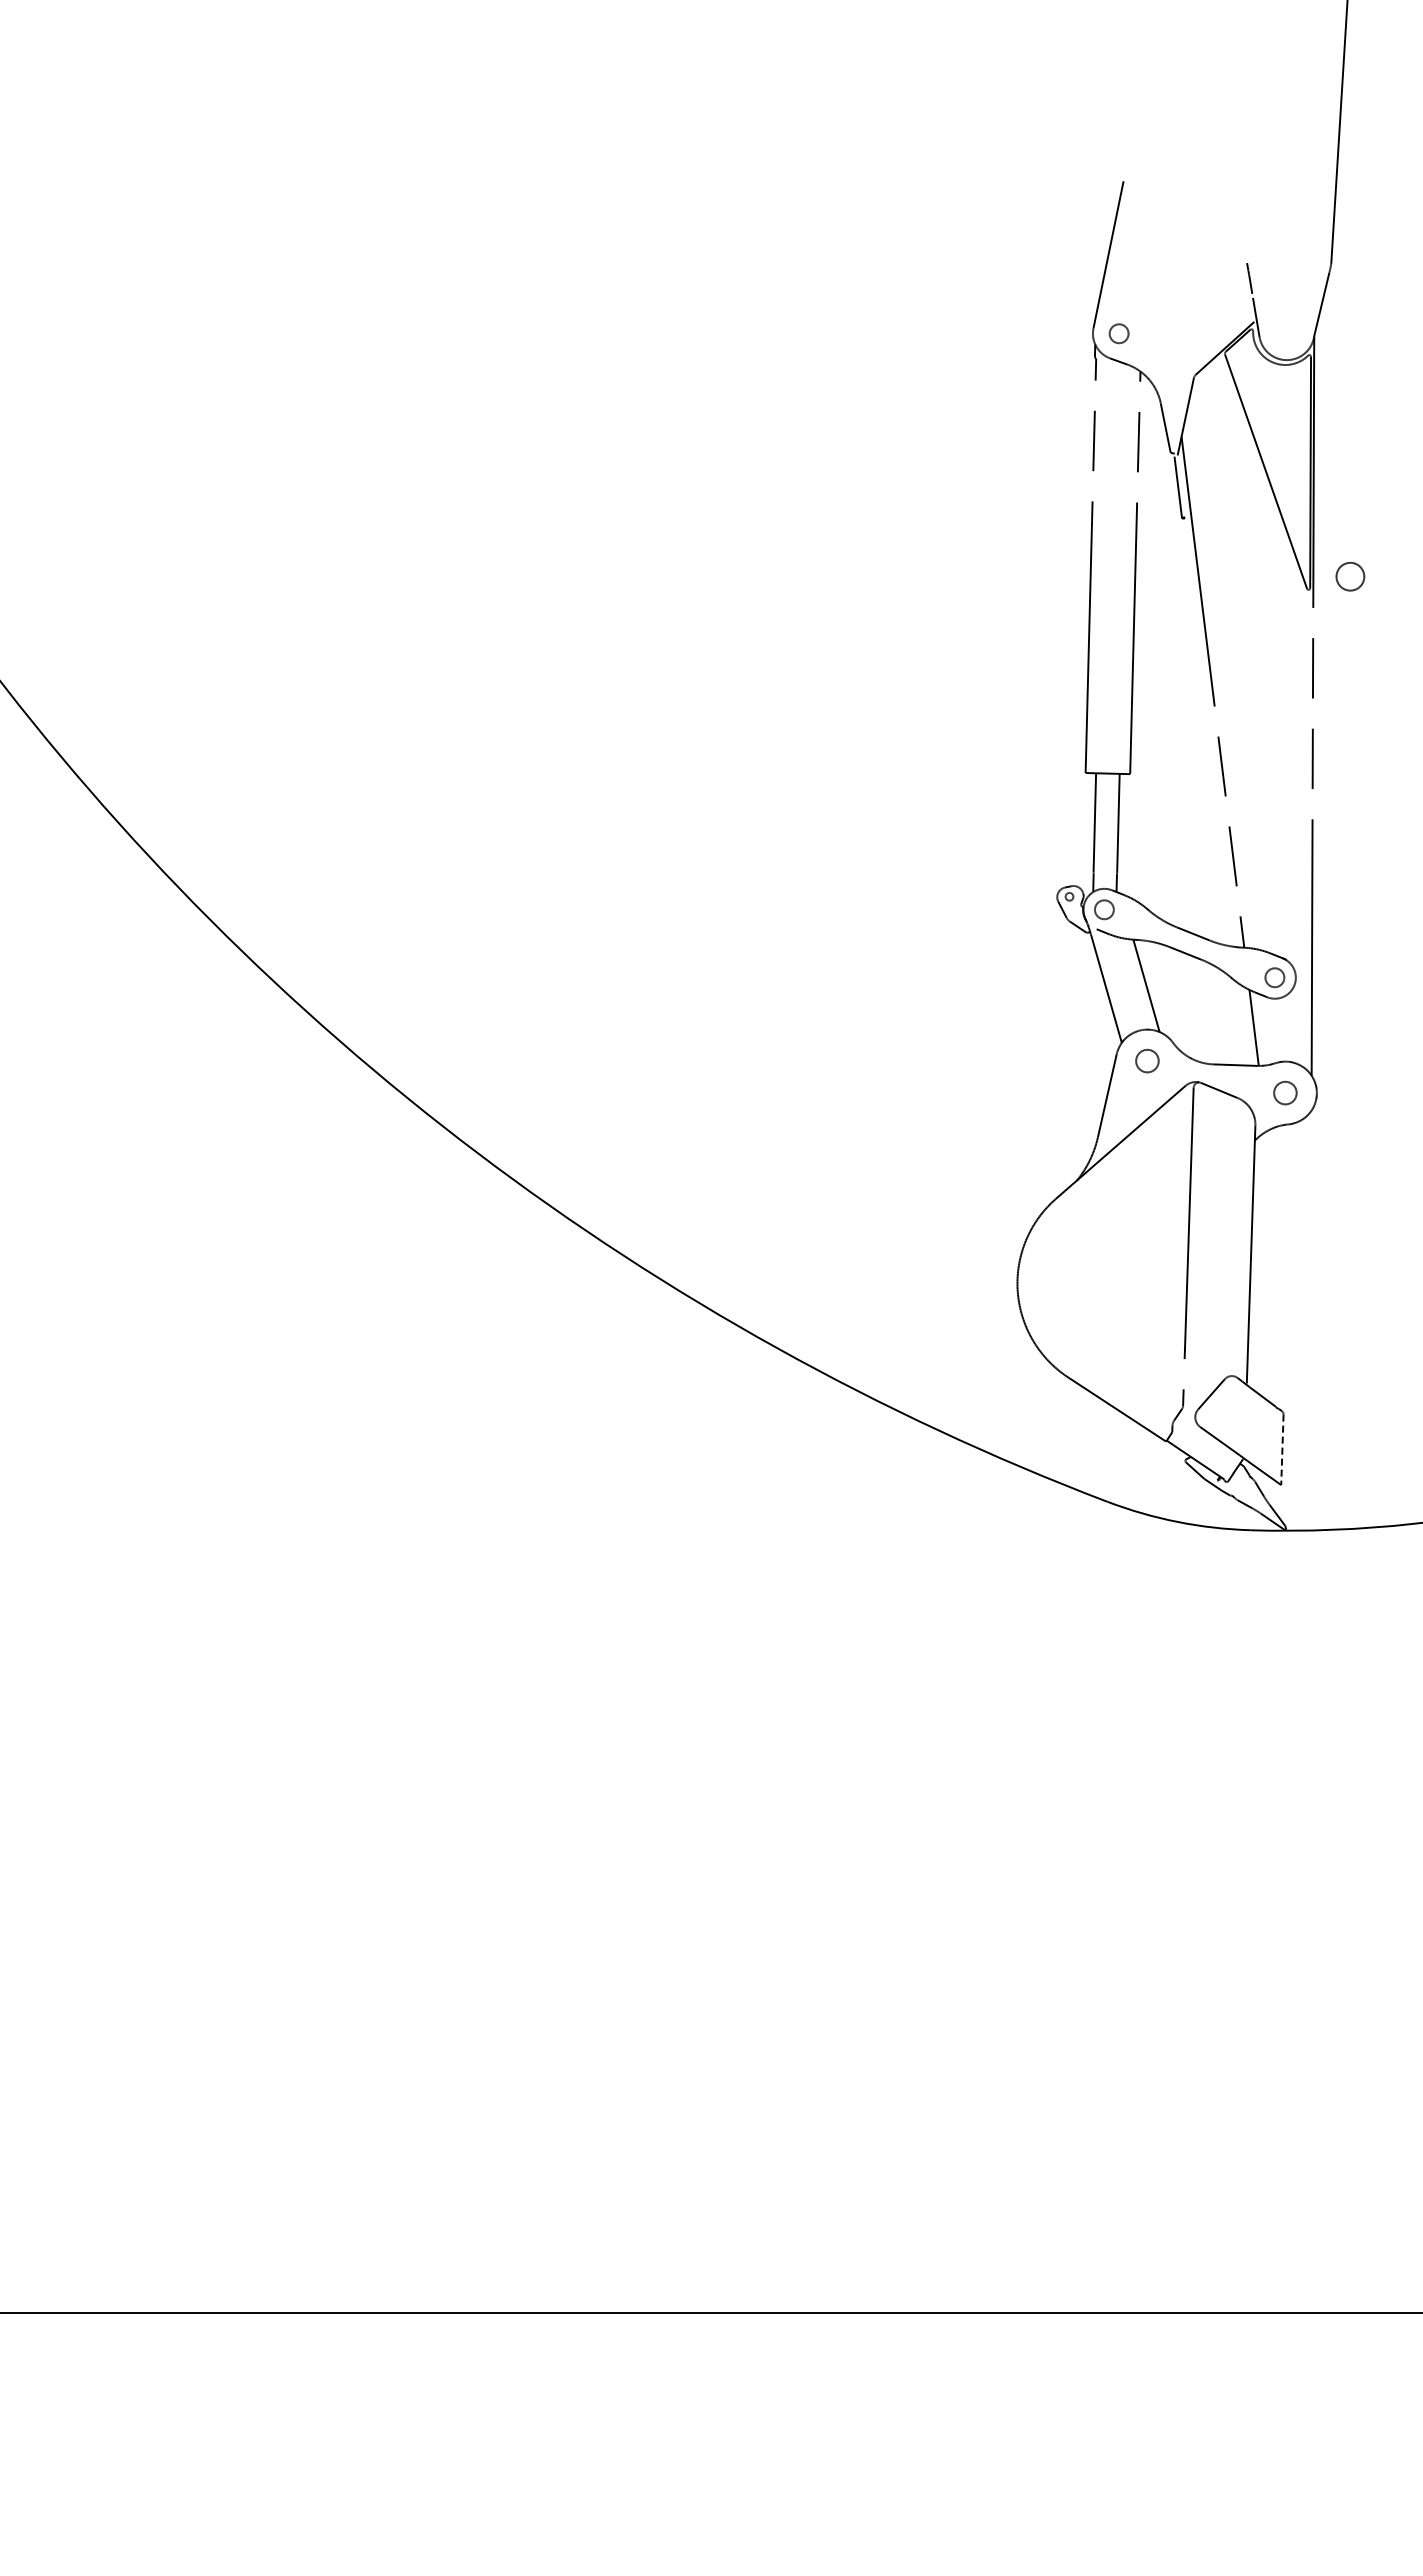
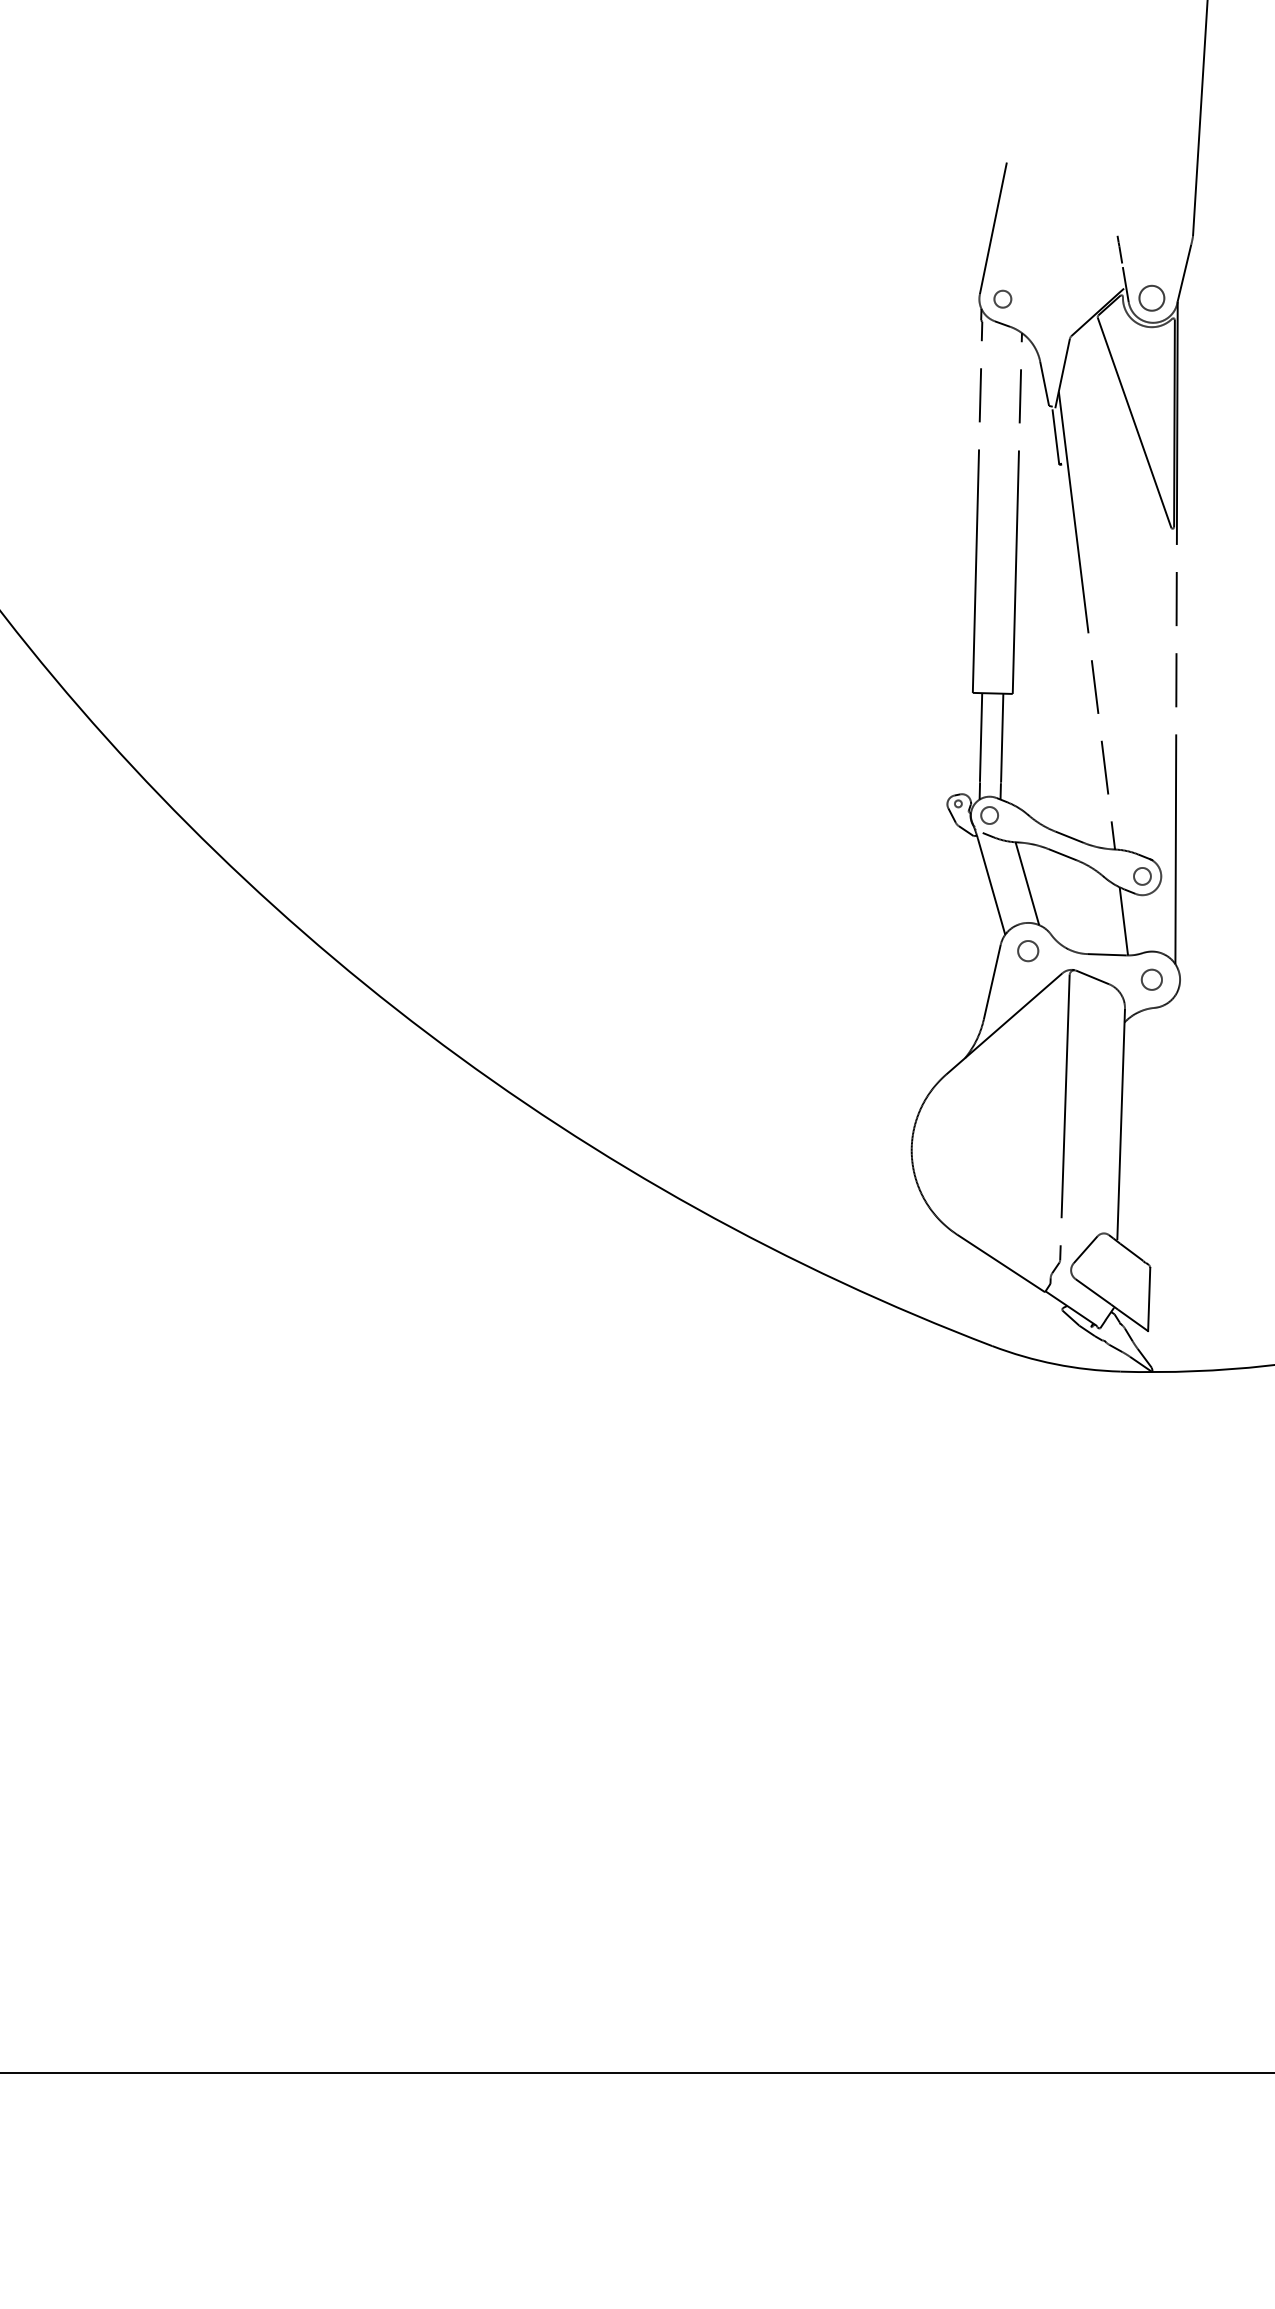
circle: (1350, 576) -> (1151, 298), moved
line: (1282, 1450) -> (1149, 1300), dashed -> solid

